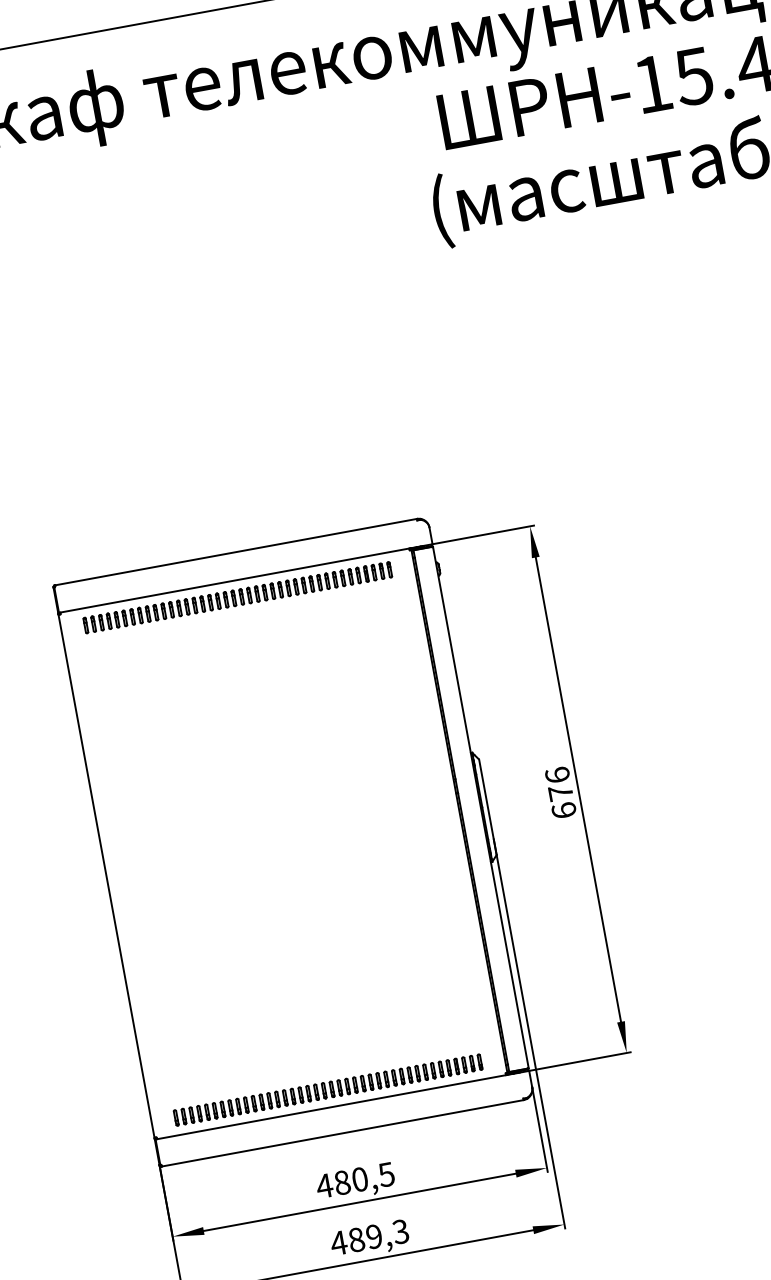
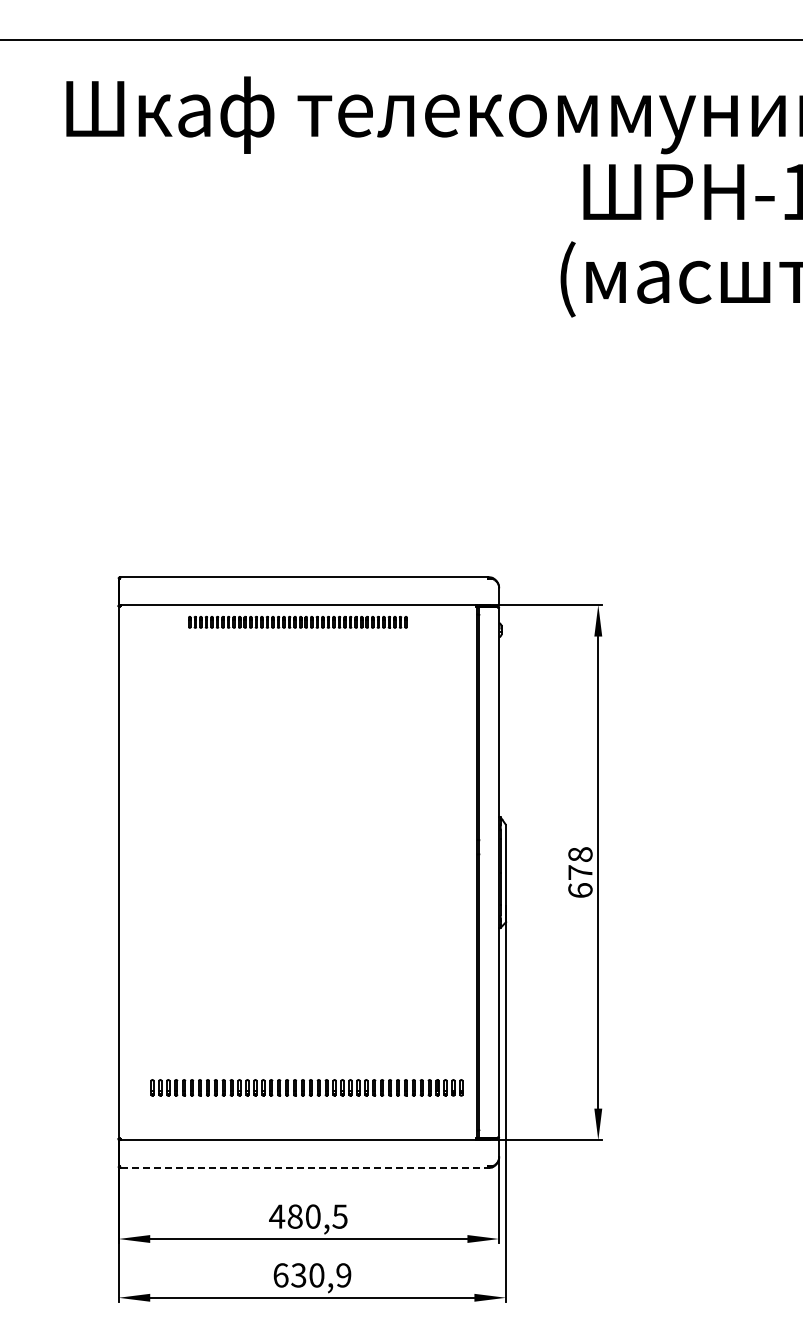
part: (237, 597) -> (297, 622), size x0.7
text: (557, 775) -> (580, 854), 676 -> 678
part: (327, 1089) -> (306, 1087), moved
line: (342, 1133) -> (304, 1168), solid -> dashed
text: (369, 1237) -> (311, 1275), 489,3 -> 630,9

